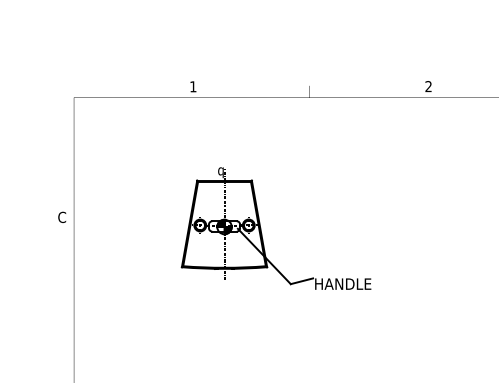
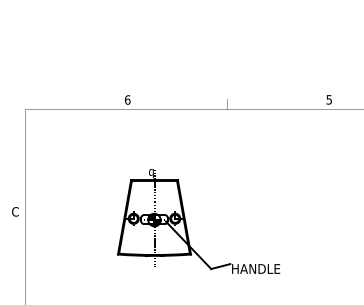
text: (193, 86) -> (127, 99), 1 -> 6
text: (428, 86) -> (329, 99), 2 -> 5

